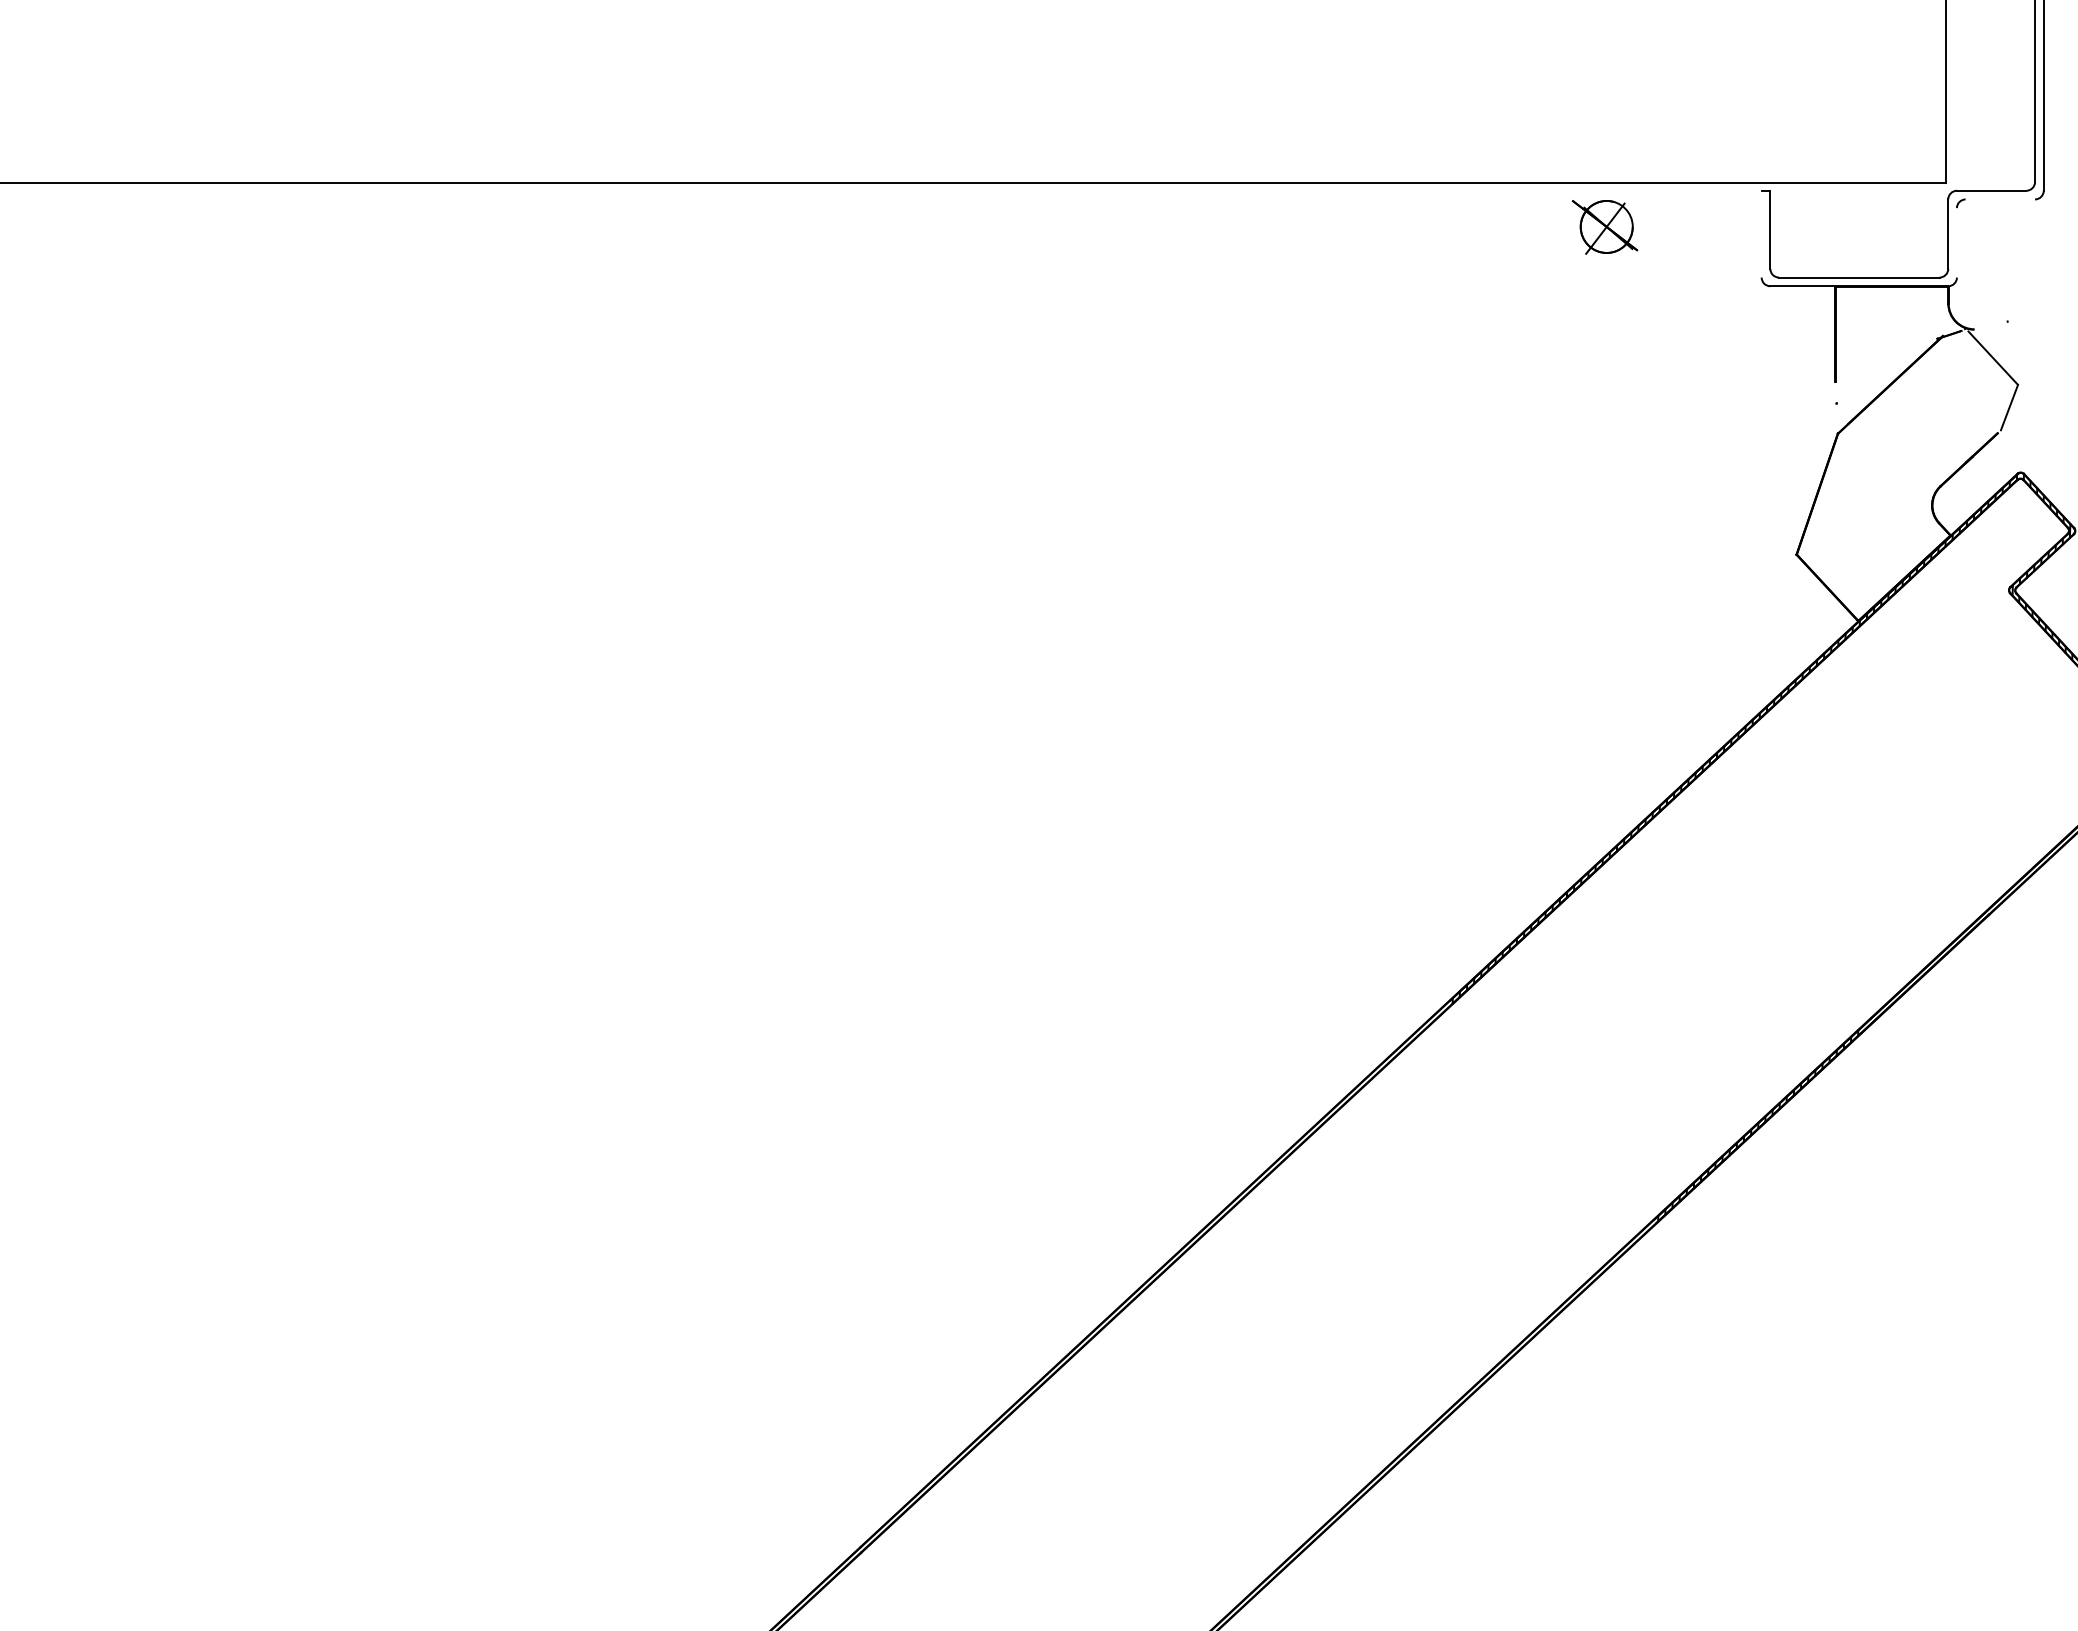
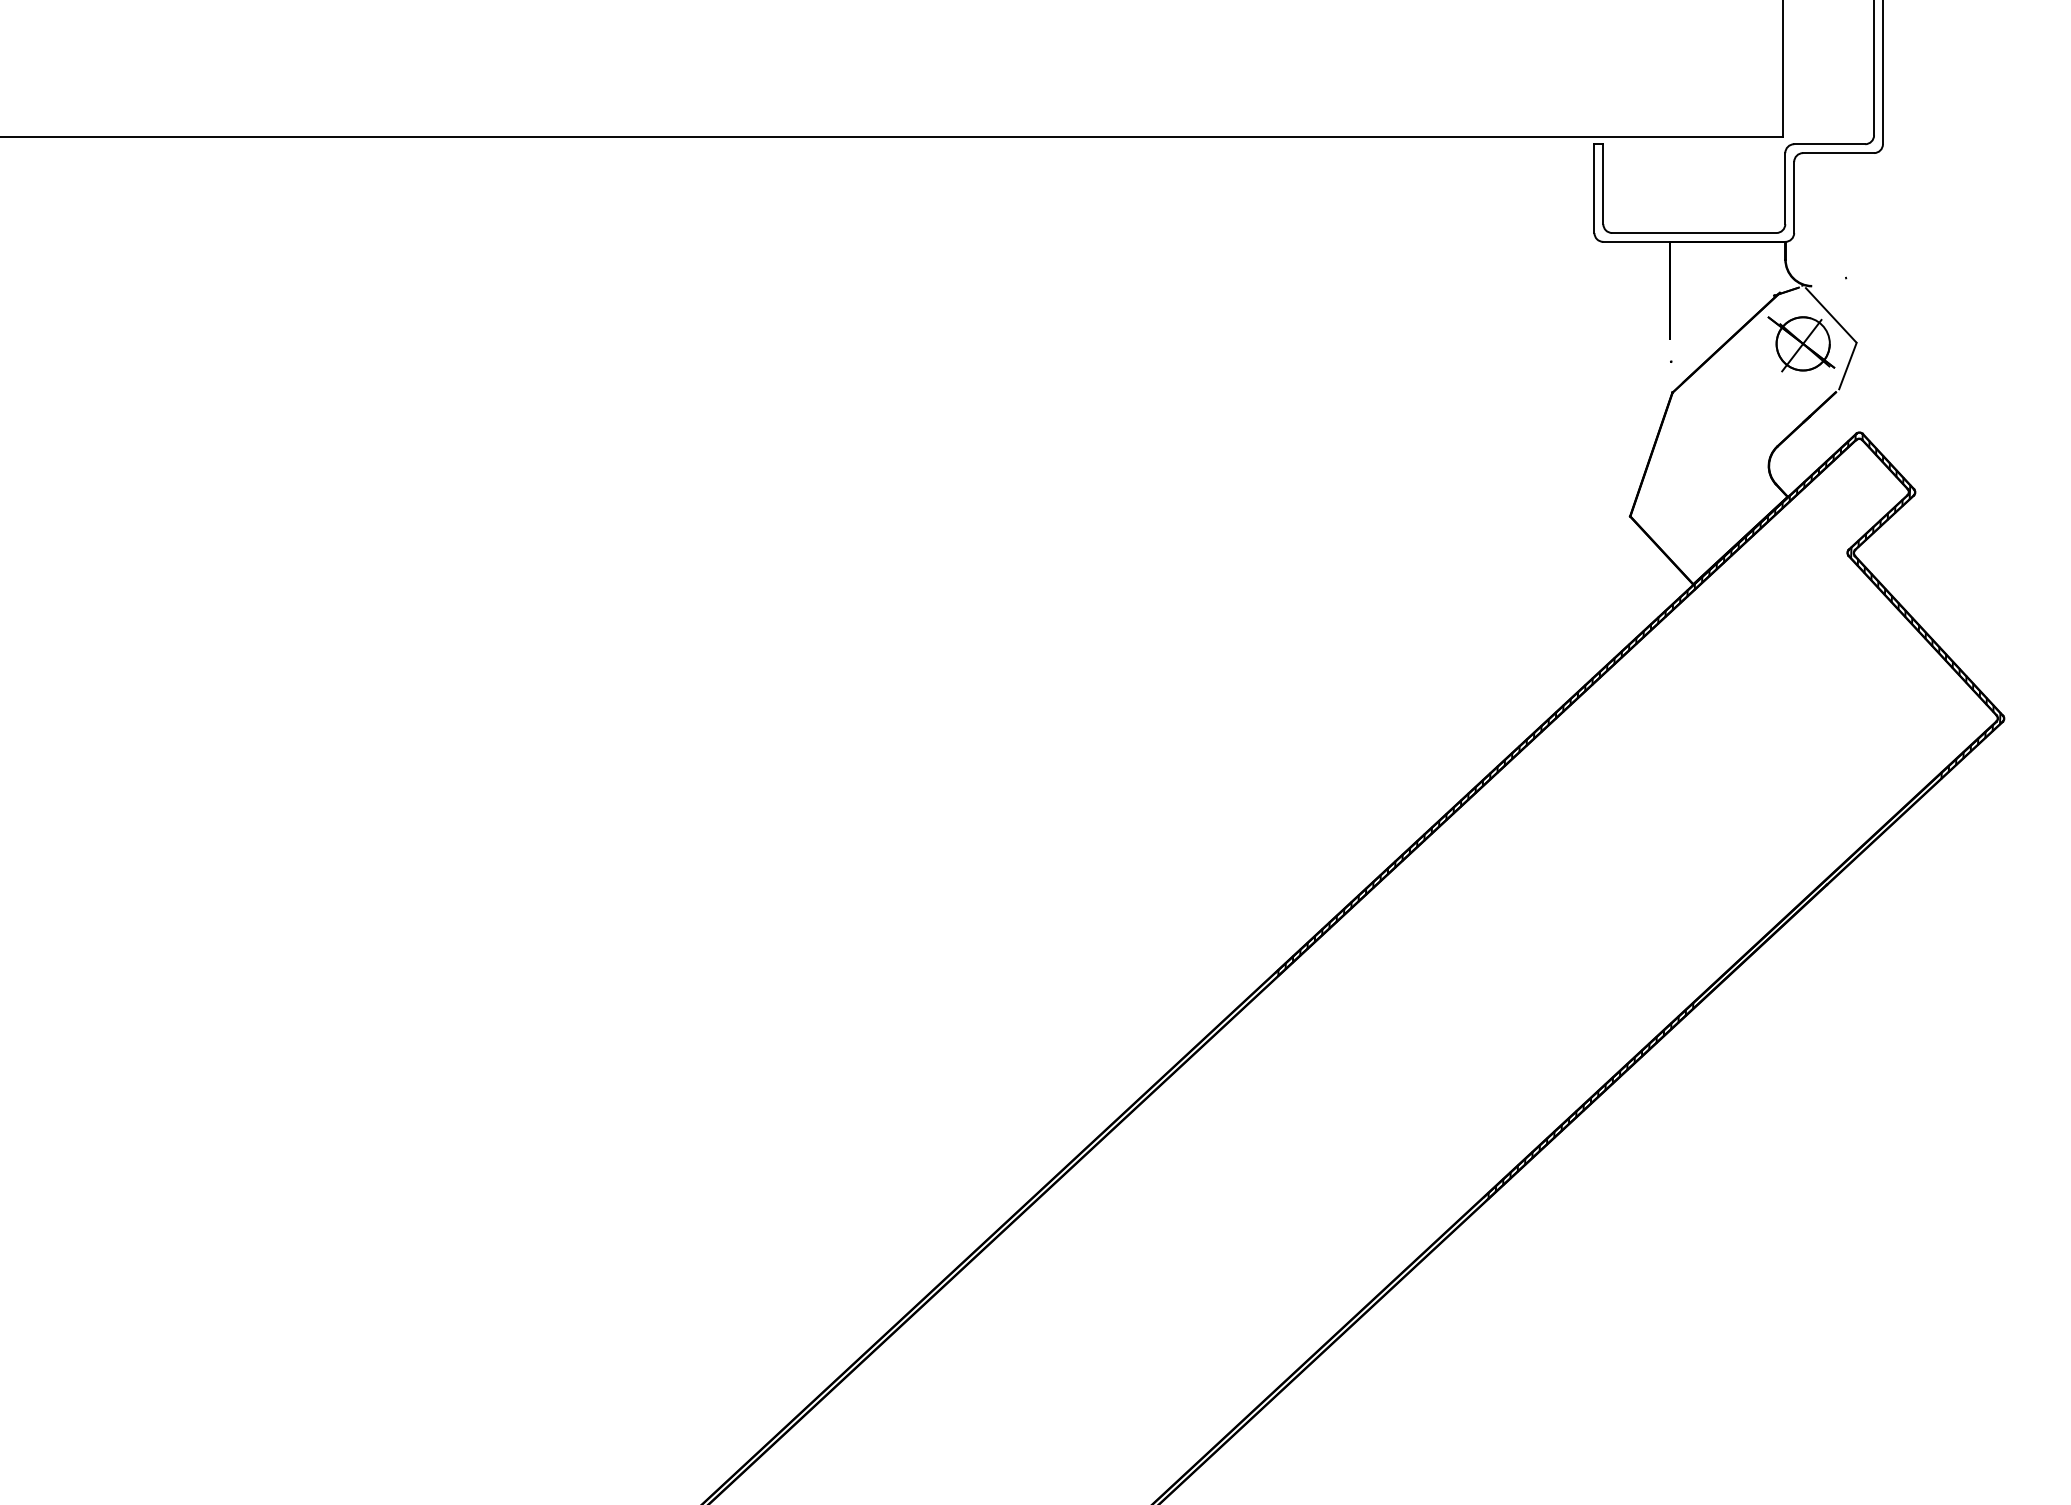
line: (2000, 199) -> (1838, 153), added
part: (1604, 227) -> (1800, 344), moved
line: (1761, 233) -> (1594, 187), added
line: (1956, 242) -> (1793, 197), added

